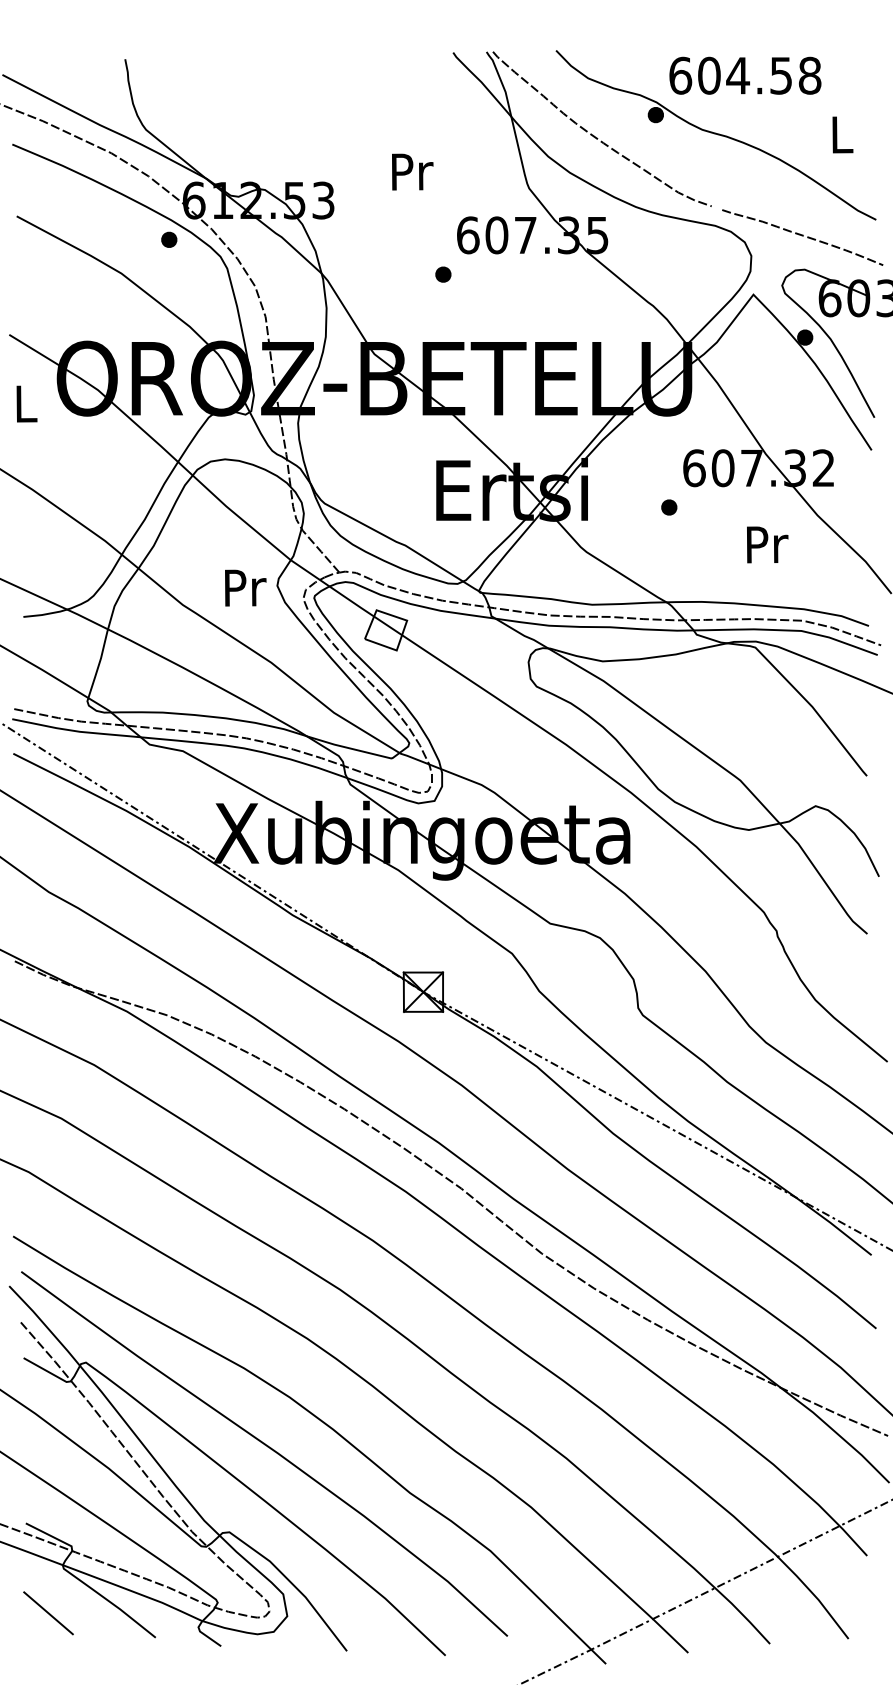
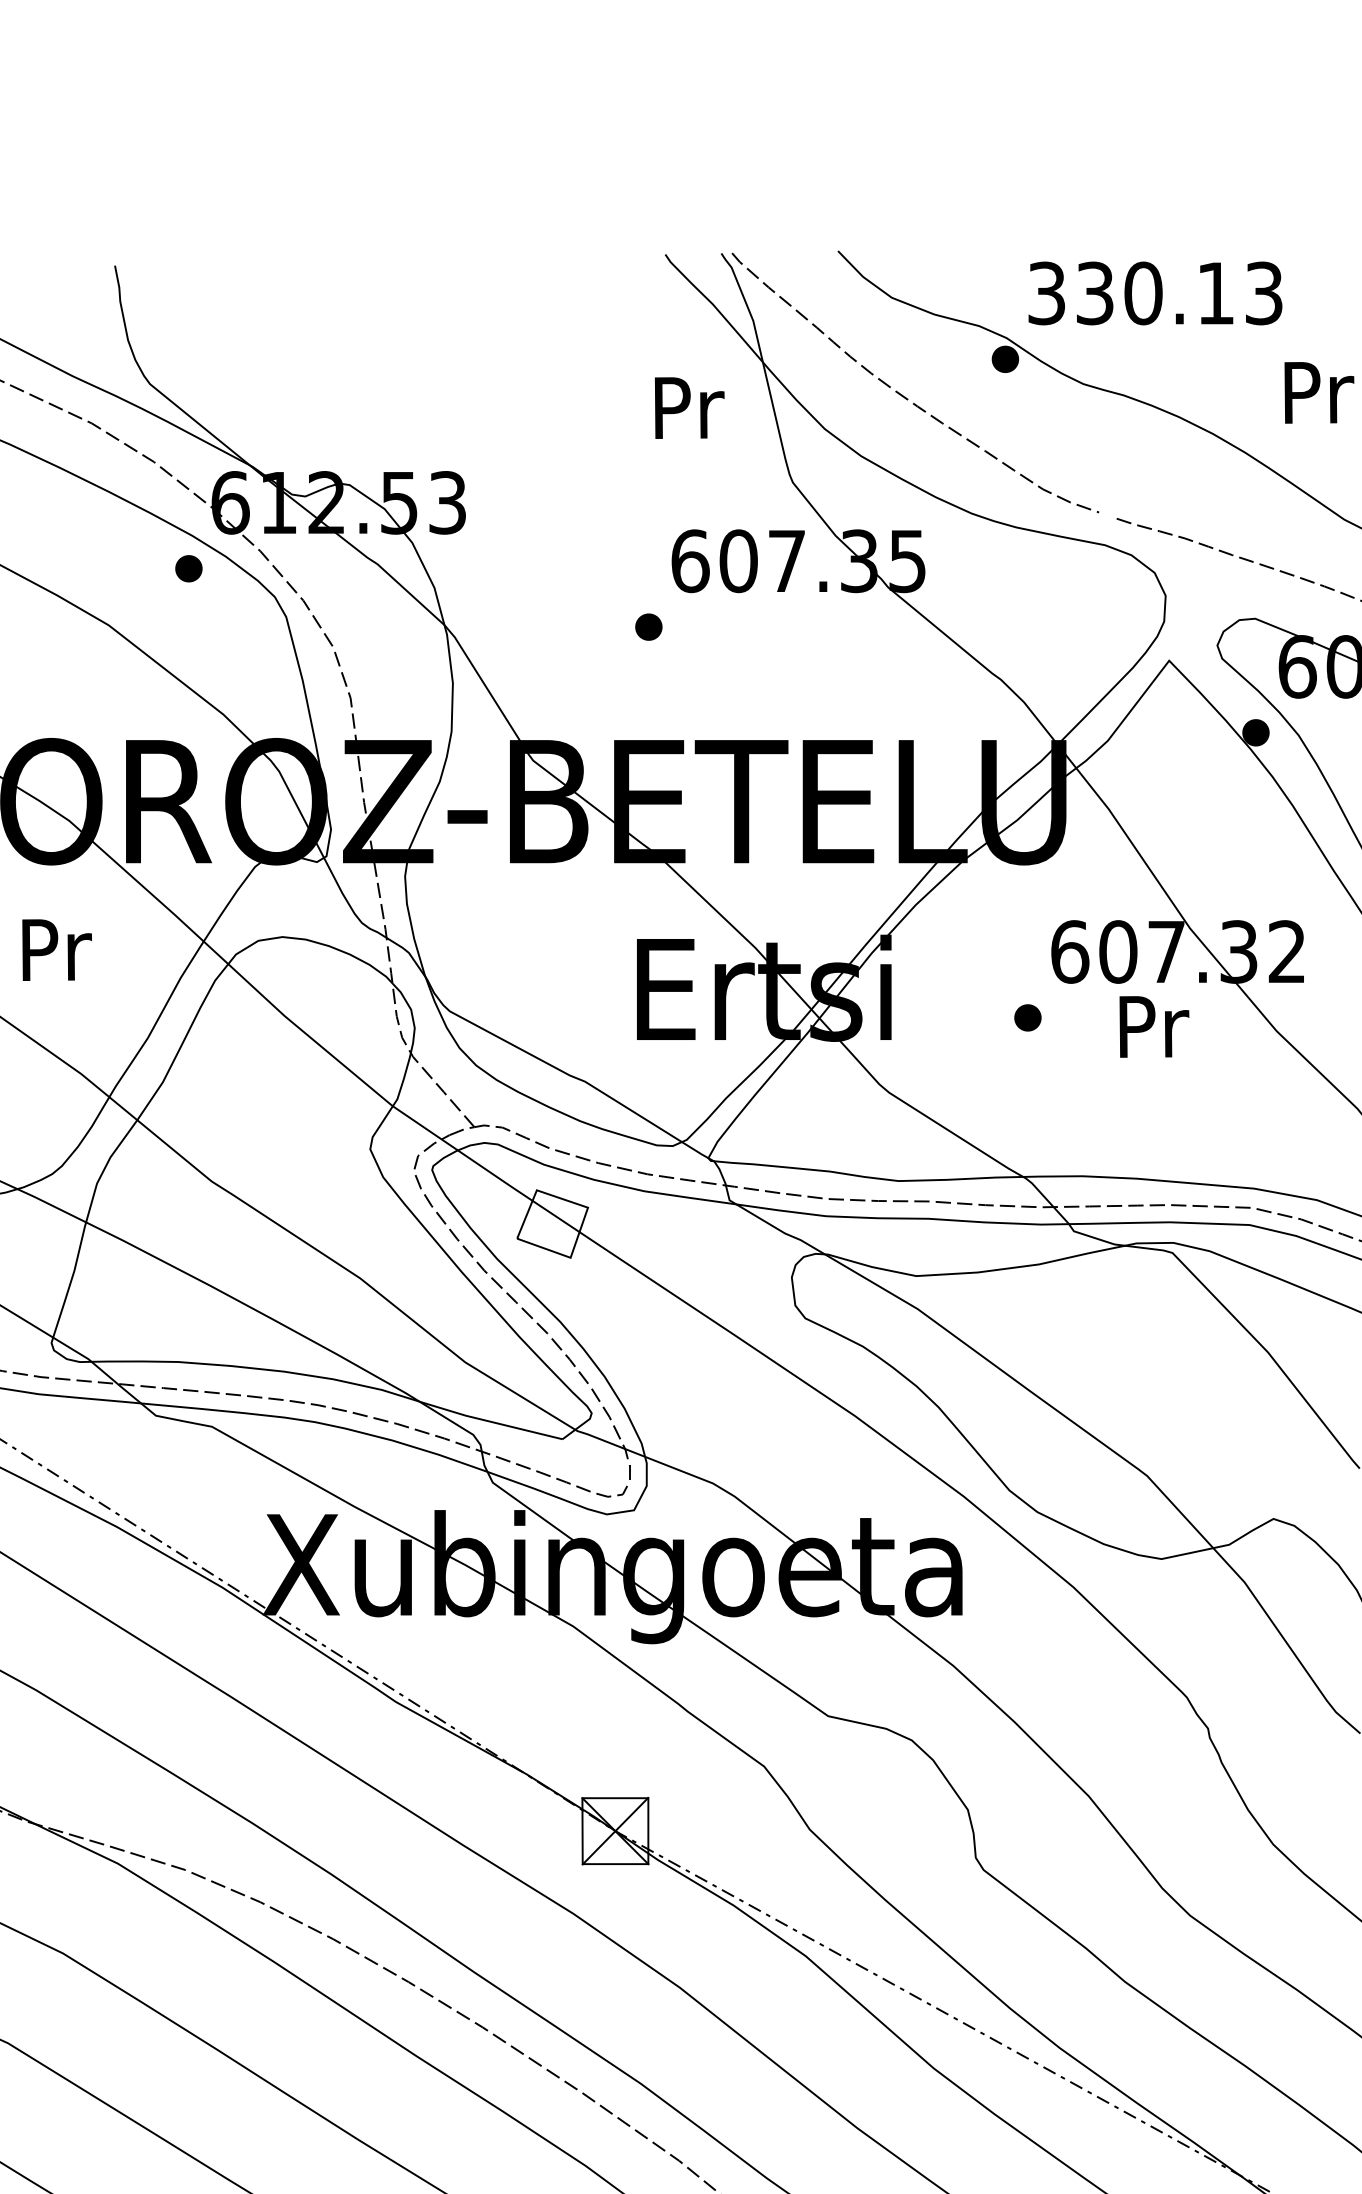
text: (745, 75) -> (1155, 292), 604.58 -> 330.13
text: (842, 134) -> (1318, 391), L -> Pr
text: (412, 171) -> (689, 407), moved
text: (767, 544) -> (1154, 1026), moved
text: (245, 587) -> (56, 949), moved

